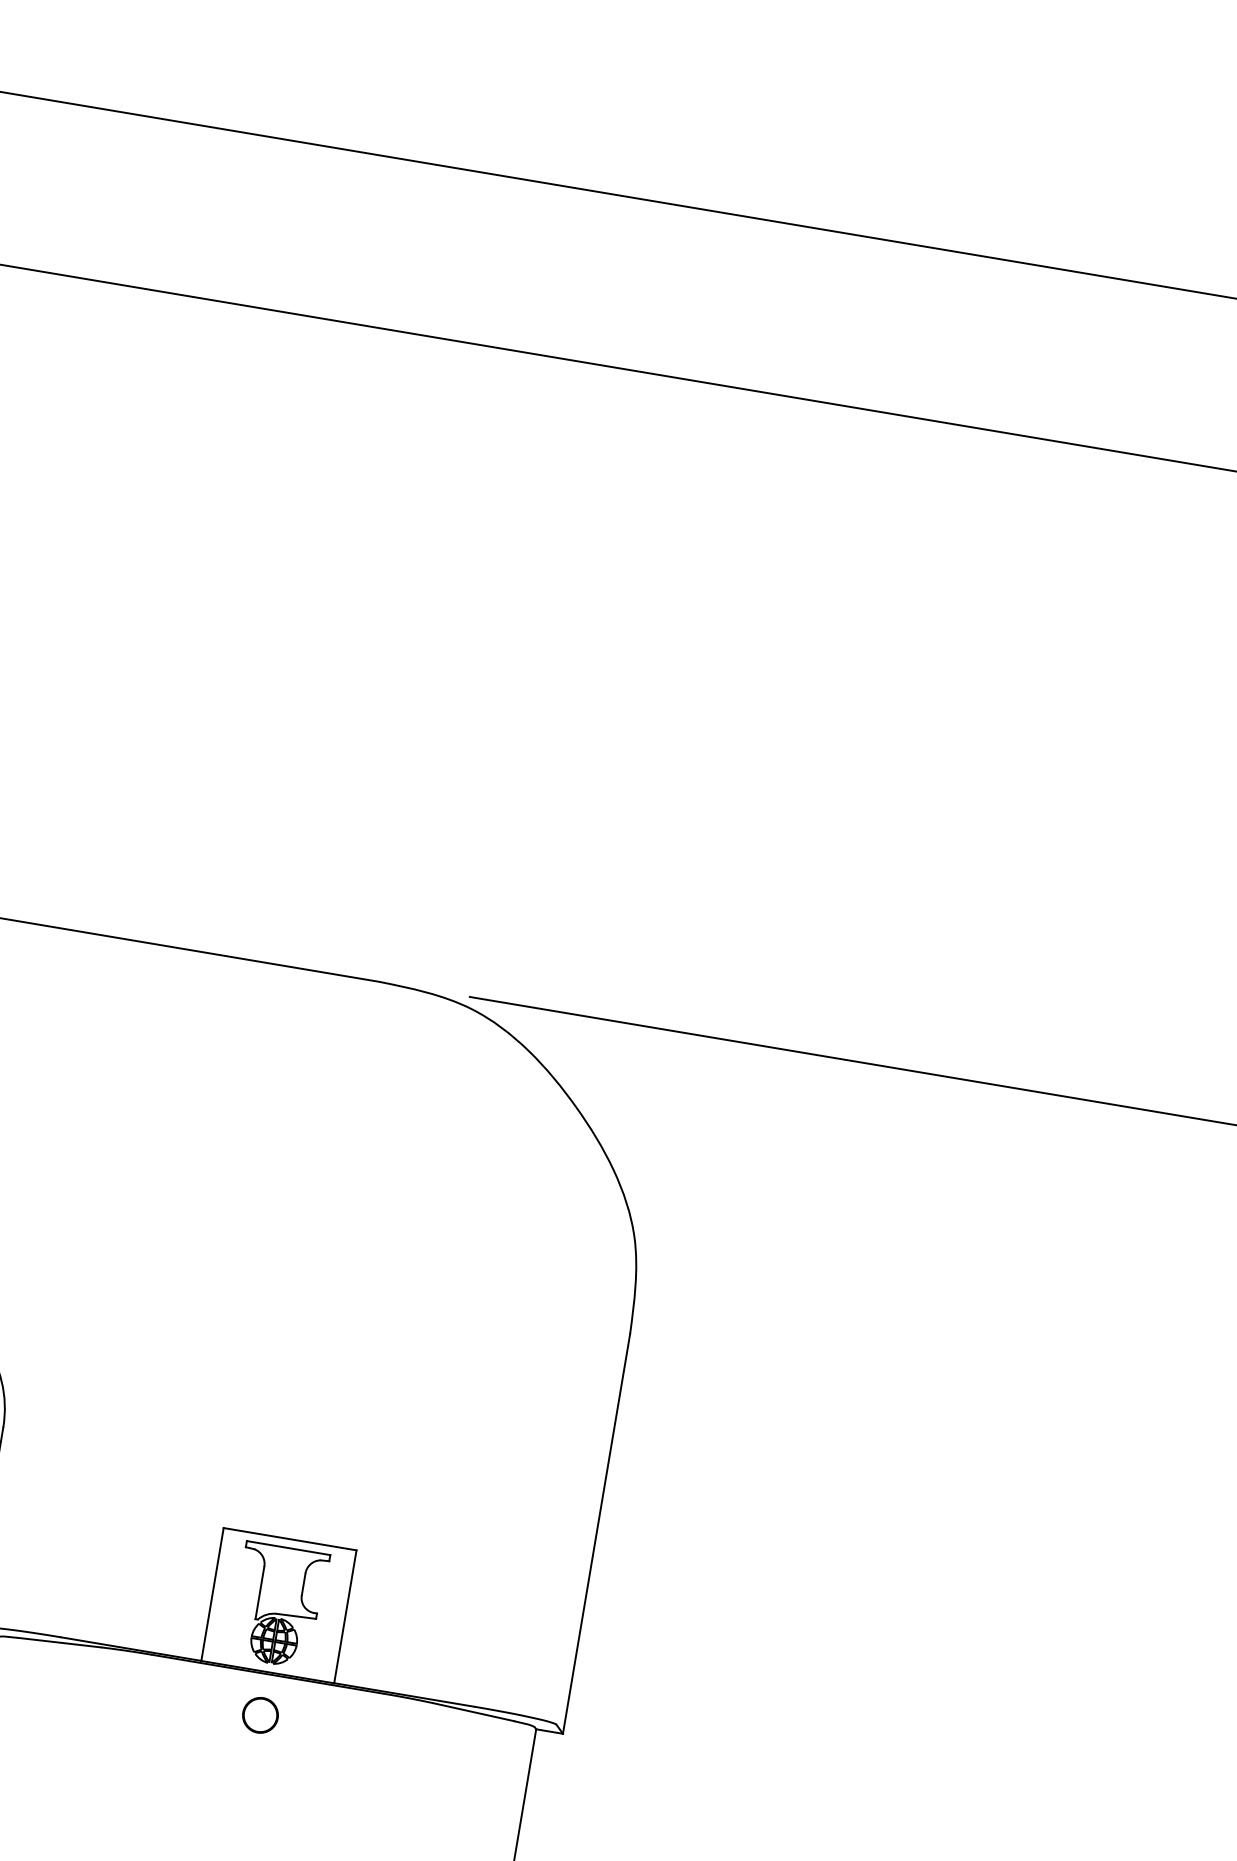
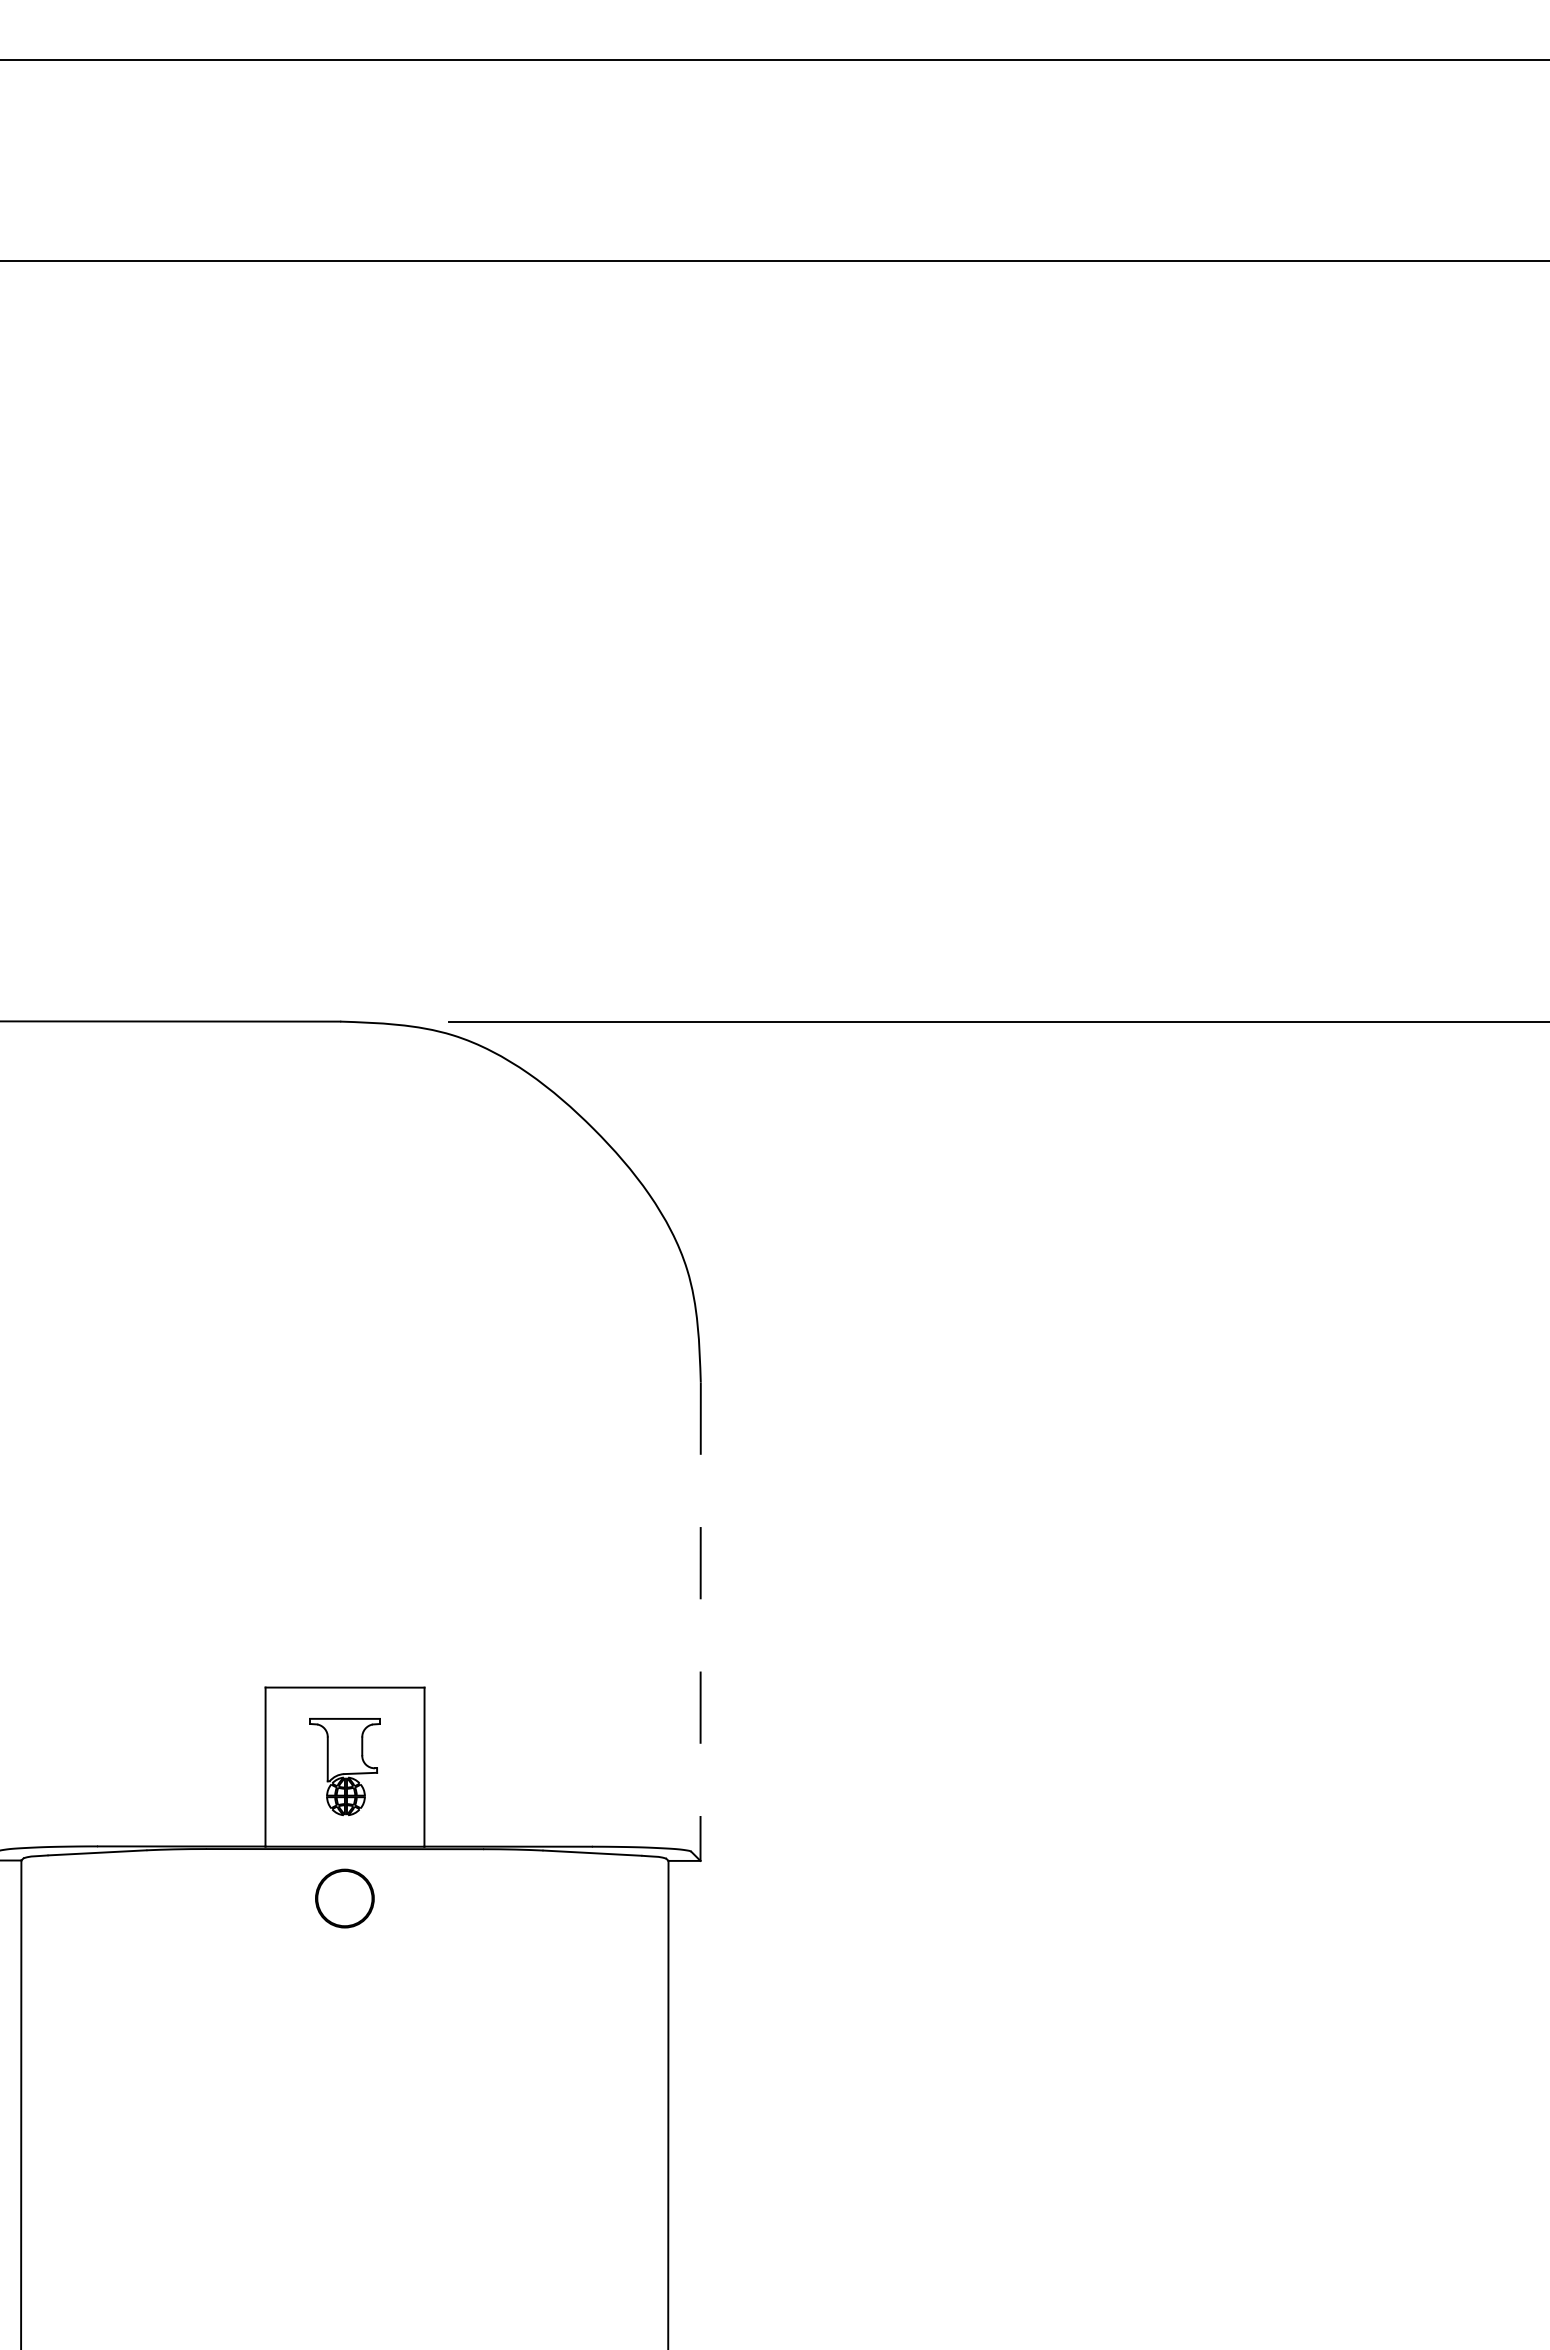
line: (596, 1534) -> (700, 1622), solid -> dashed
part: (278, 1605) -> (344, 1766), size x0.7
circle: (260, 1714) -> (344, 1897), size x1.4

